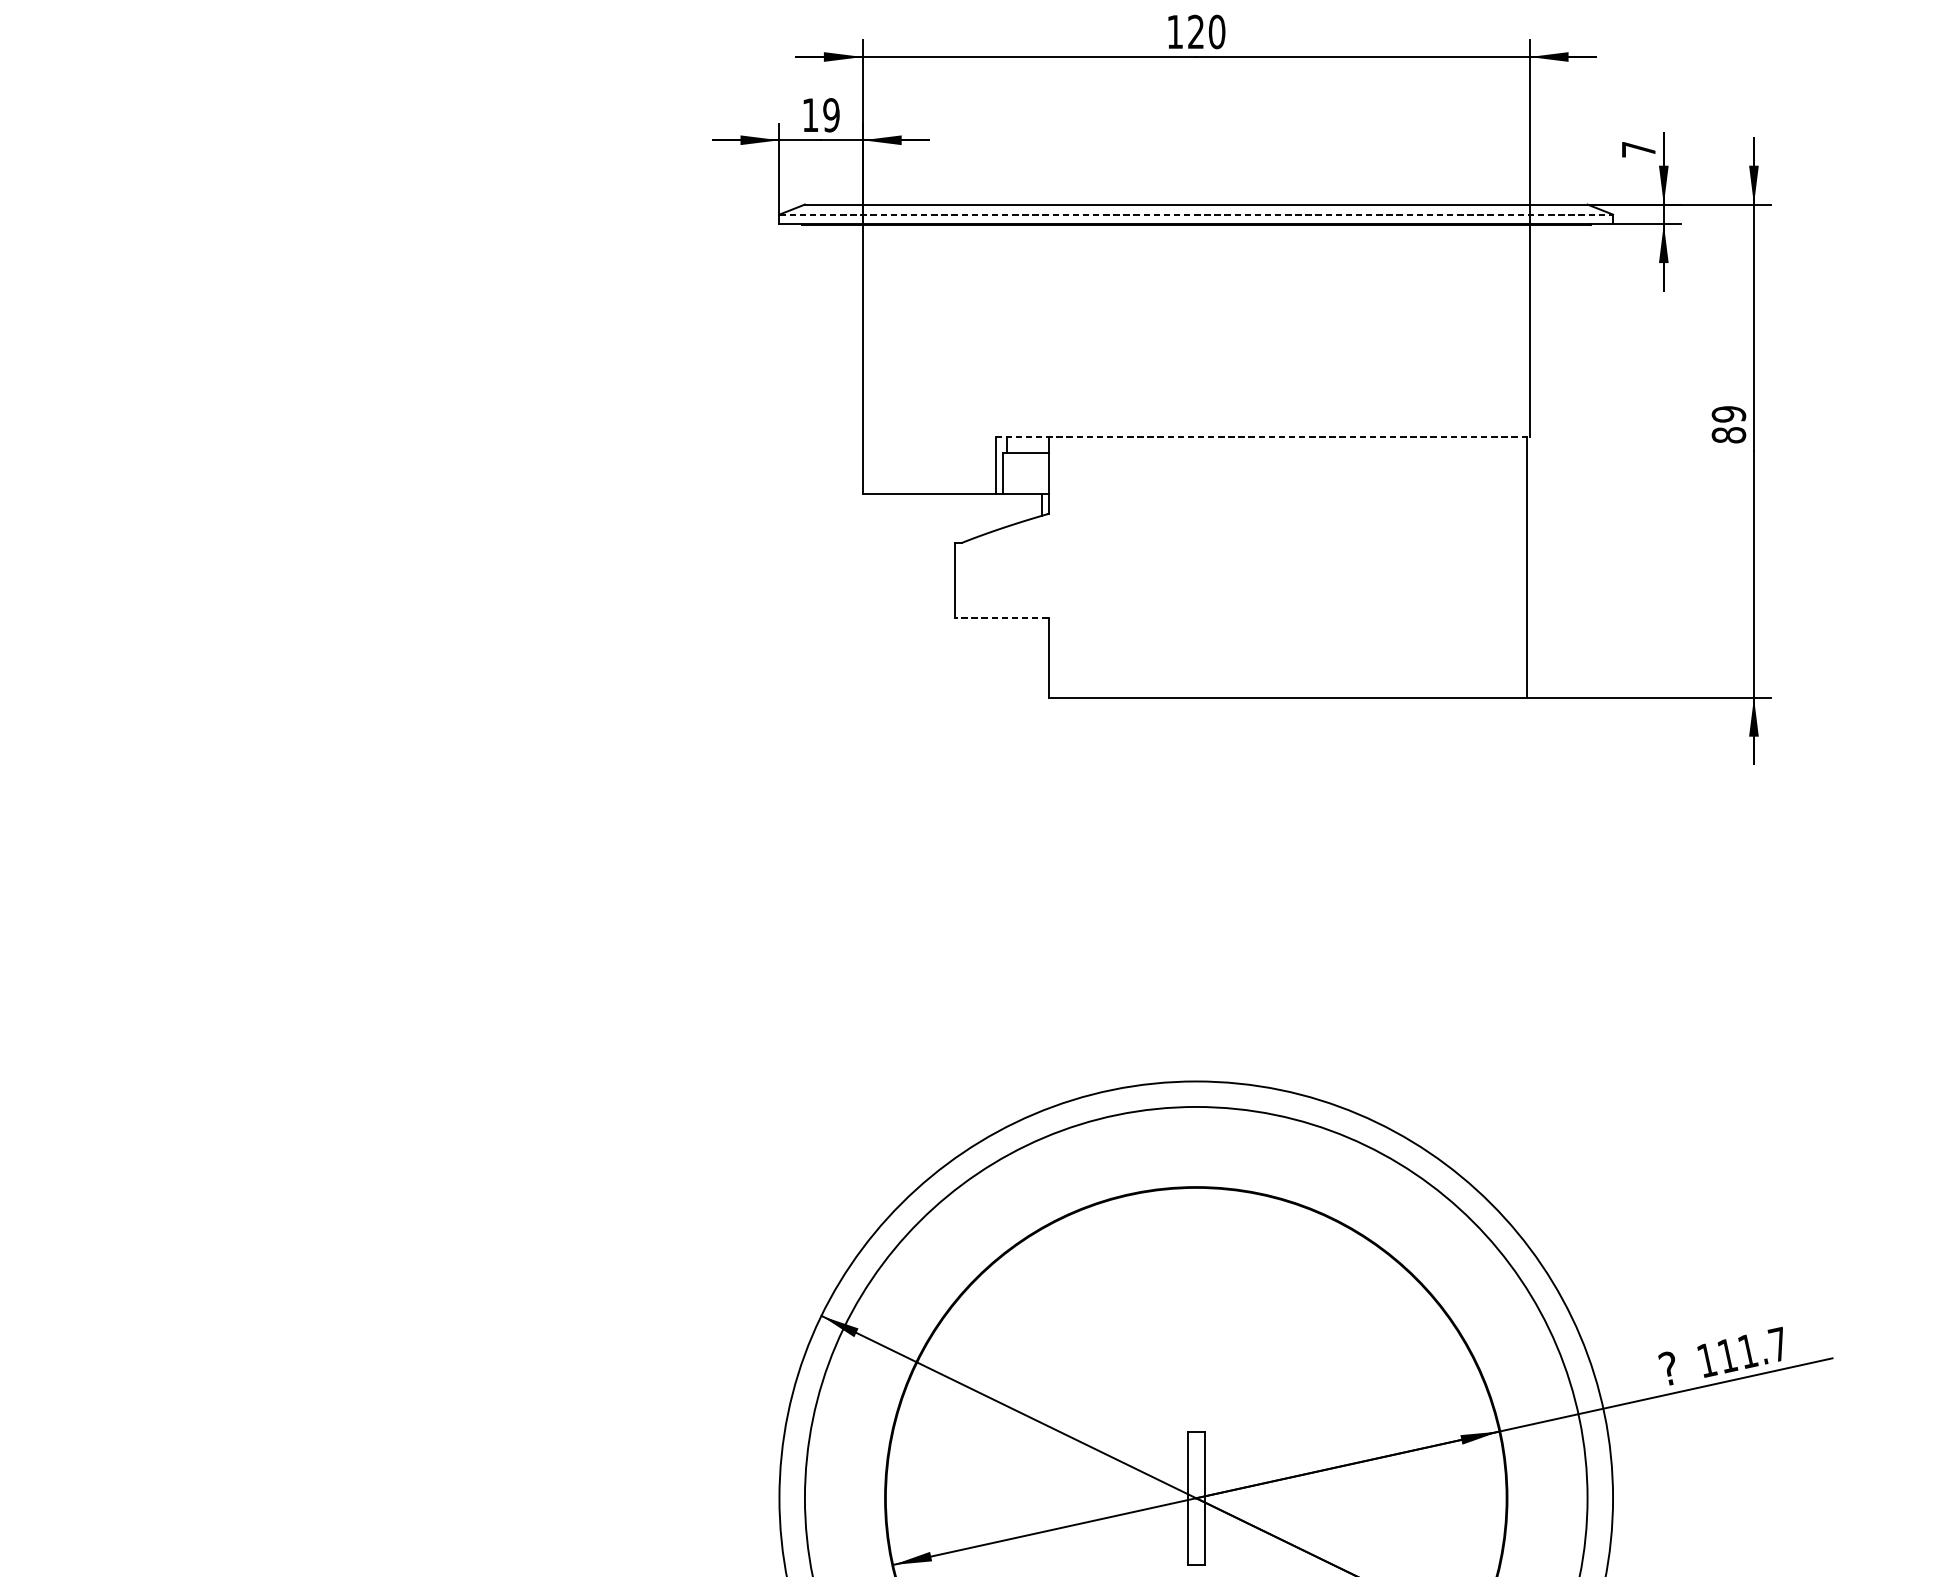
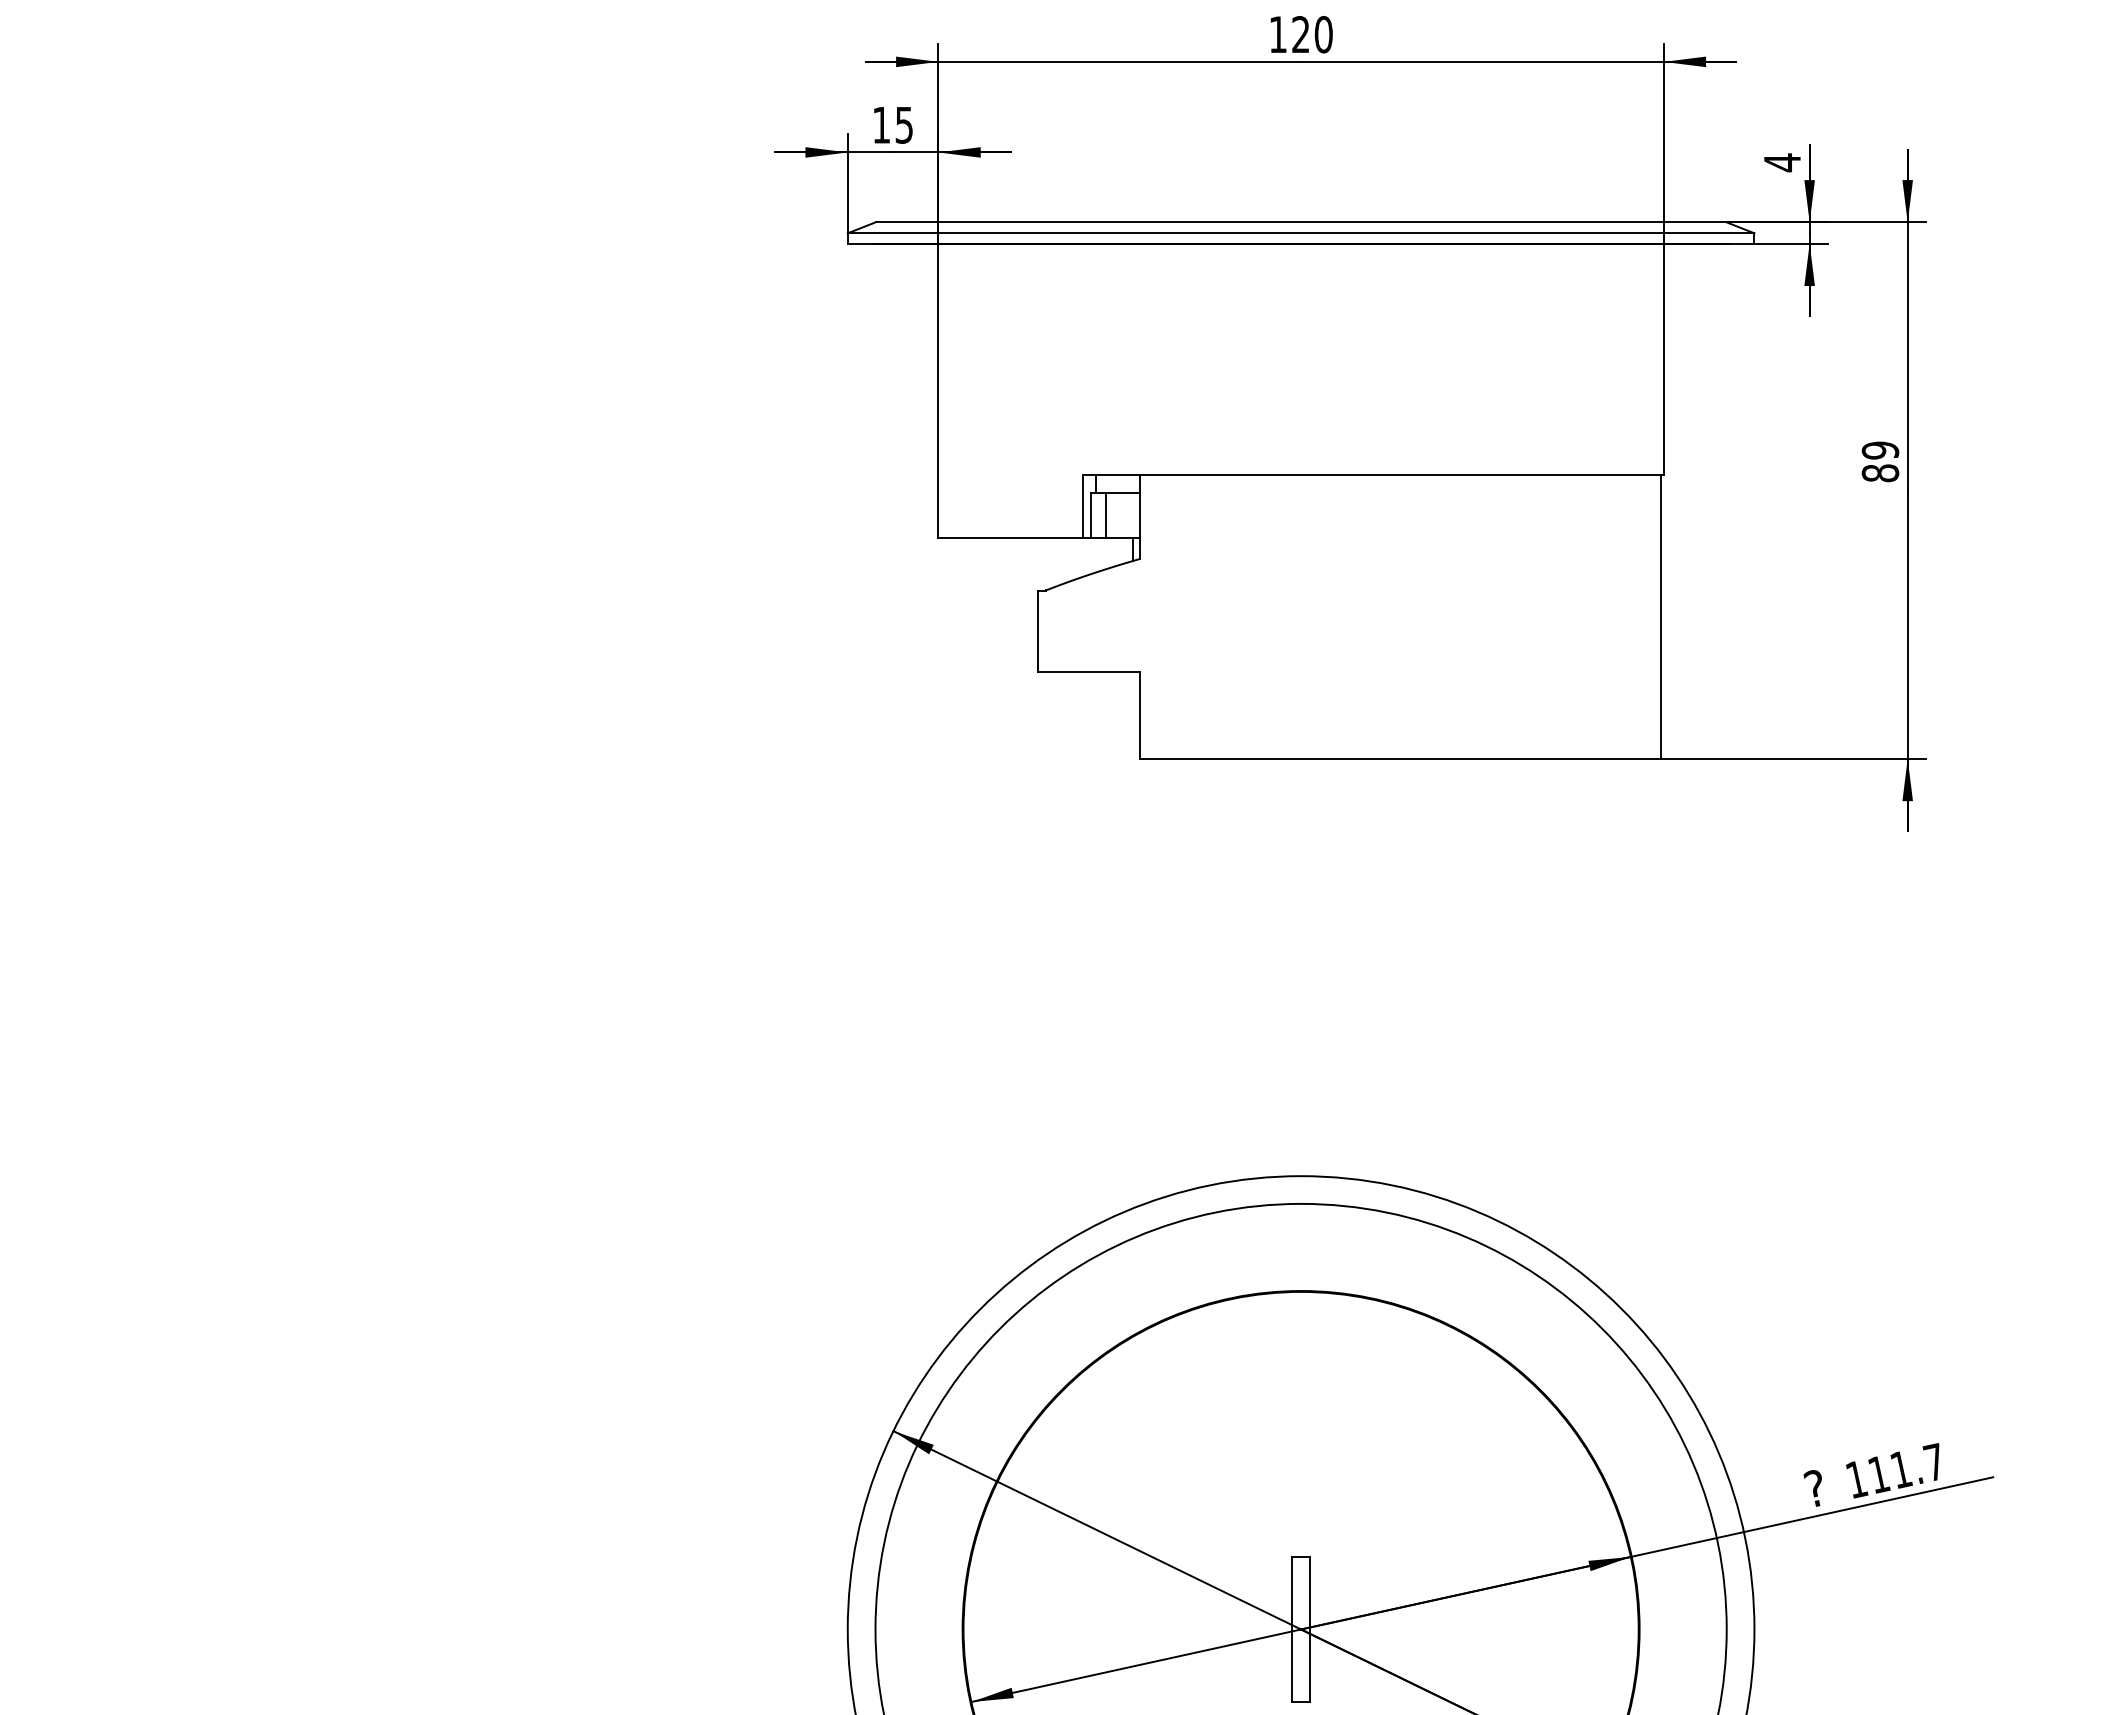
text: (831, 114) -> (904, 124), 19 -> 15
text: (1638, 149) -> (1782, 162), 7 -> 4
line: (1196, 214) -> (1301, 233), dashed -> solid
line: (1262, 436) -> (1373, 474), dashed -> solid
line: (1017, 473) -> (1106, 514), added
line: (1000, 618) -> (1088, 672), dashed -> solid

